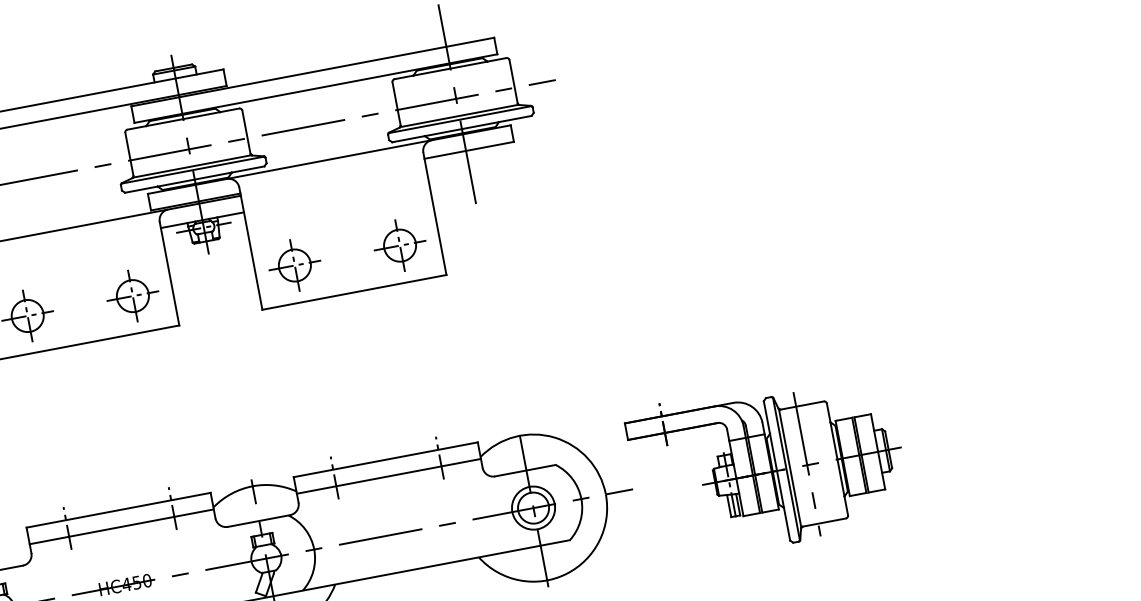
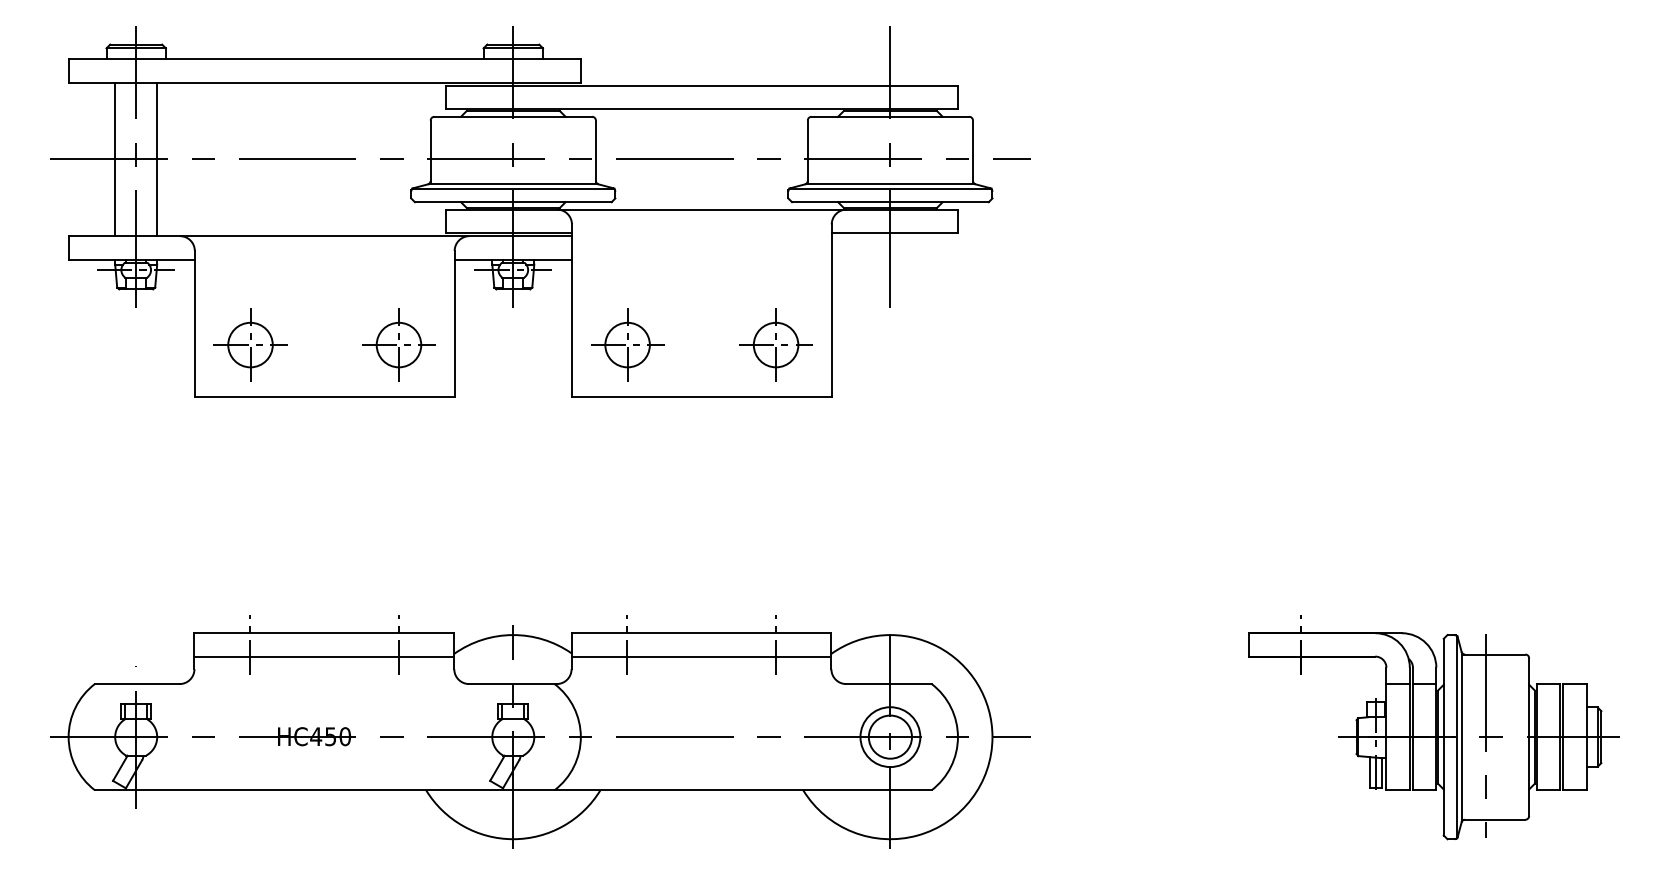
part: (768, 465) -> (1433, 727), moved

